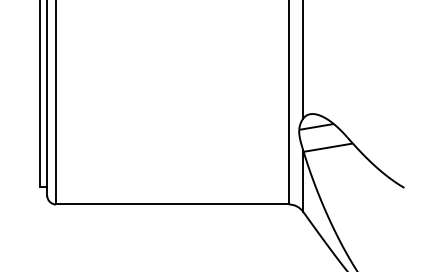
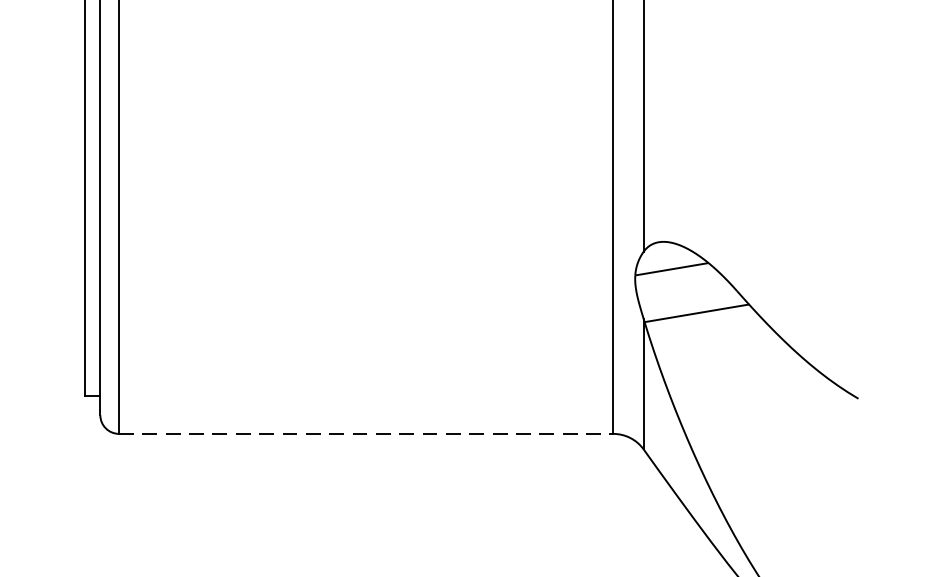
line: (172, 204) -> (366, 433), solid -> dashed

